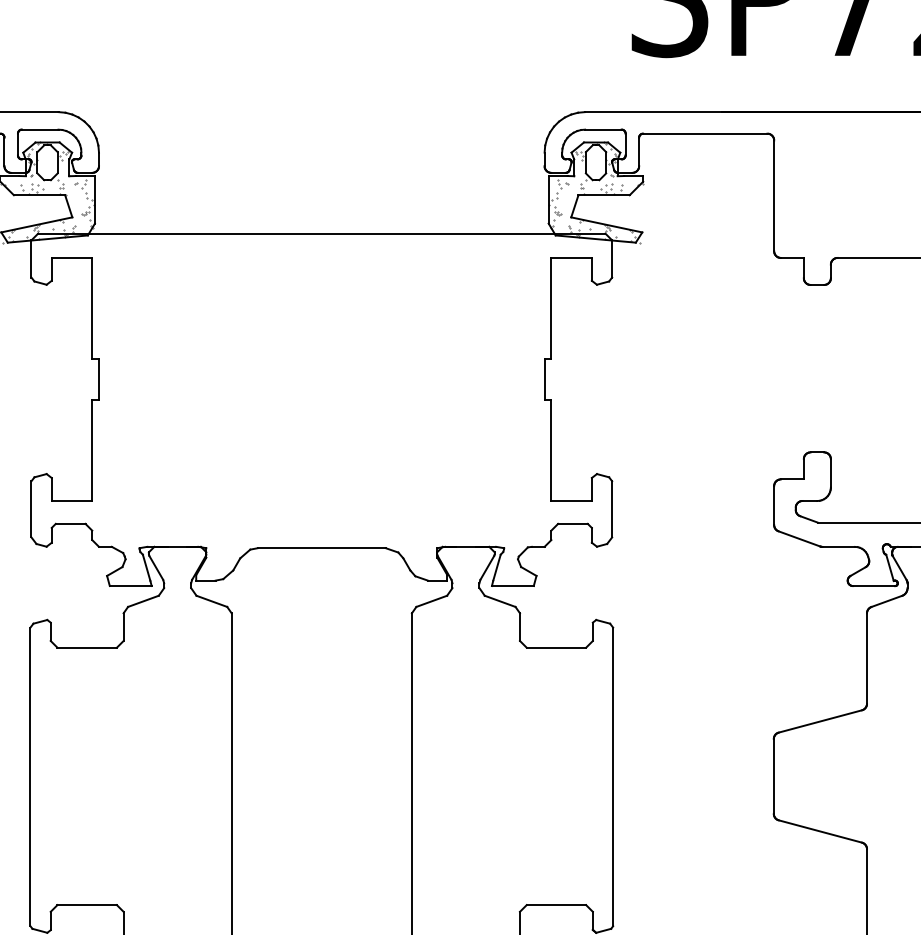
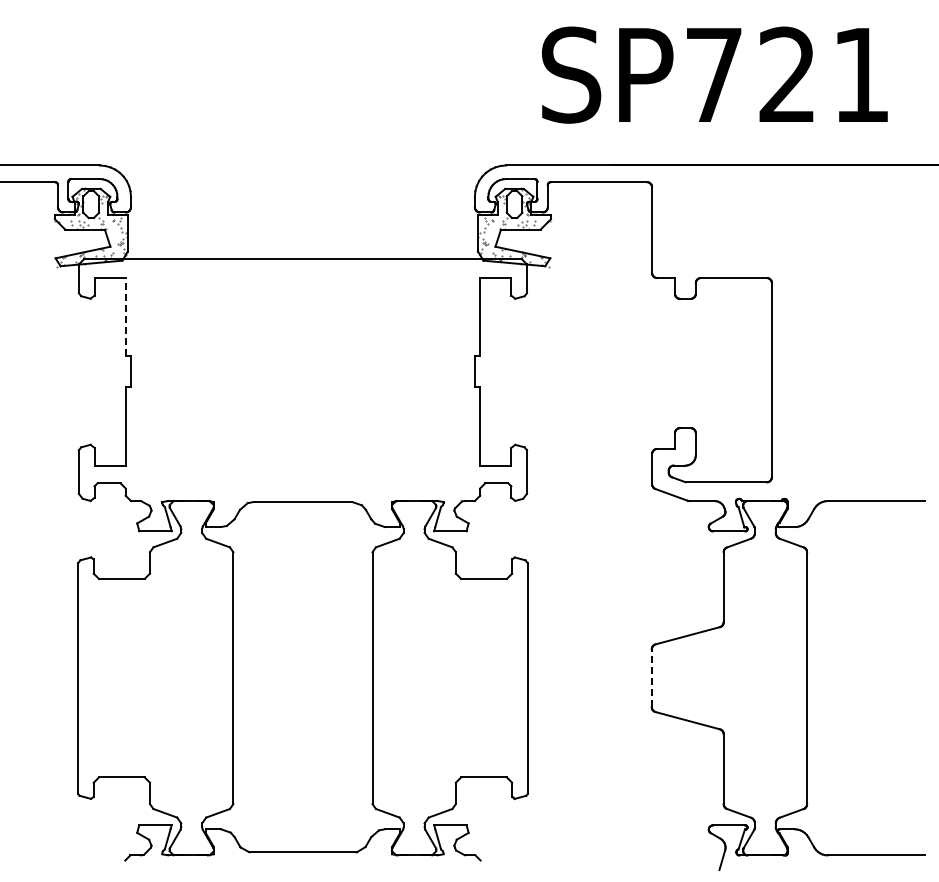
line: (91, 307) -> (125, 316), solid -> dashed
line: (773, 776) -> (651, 678), solid -> dashed

